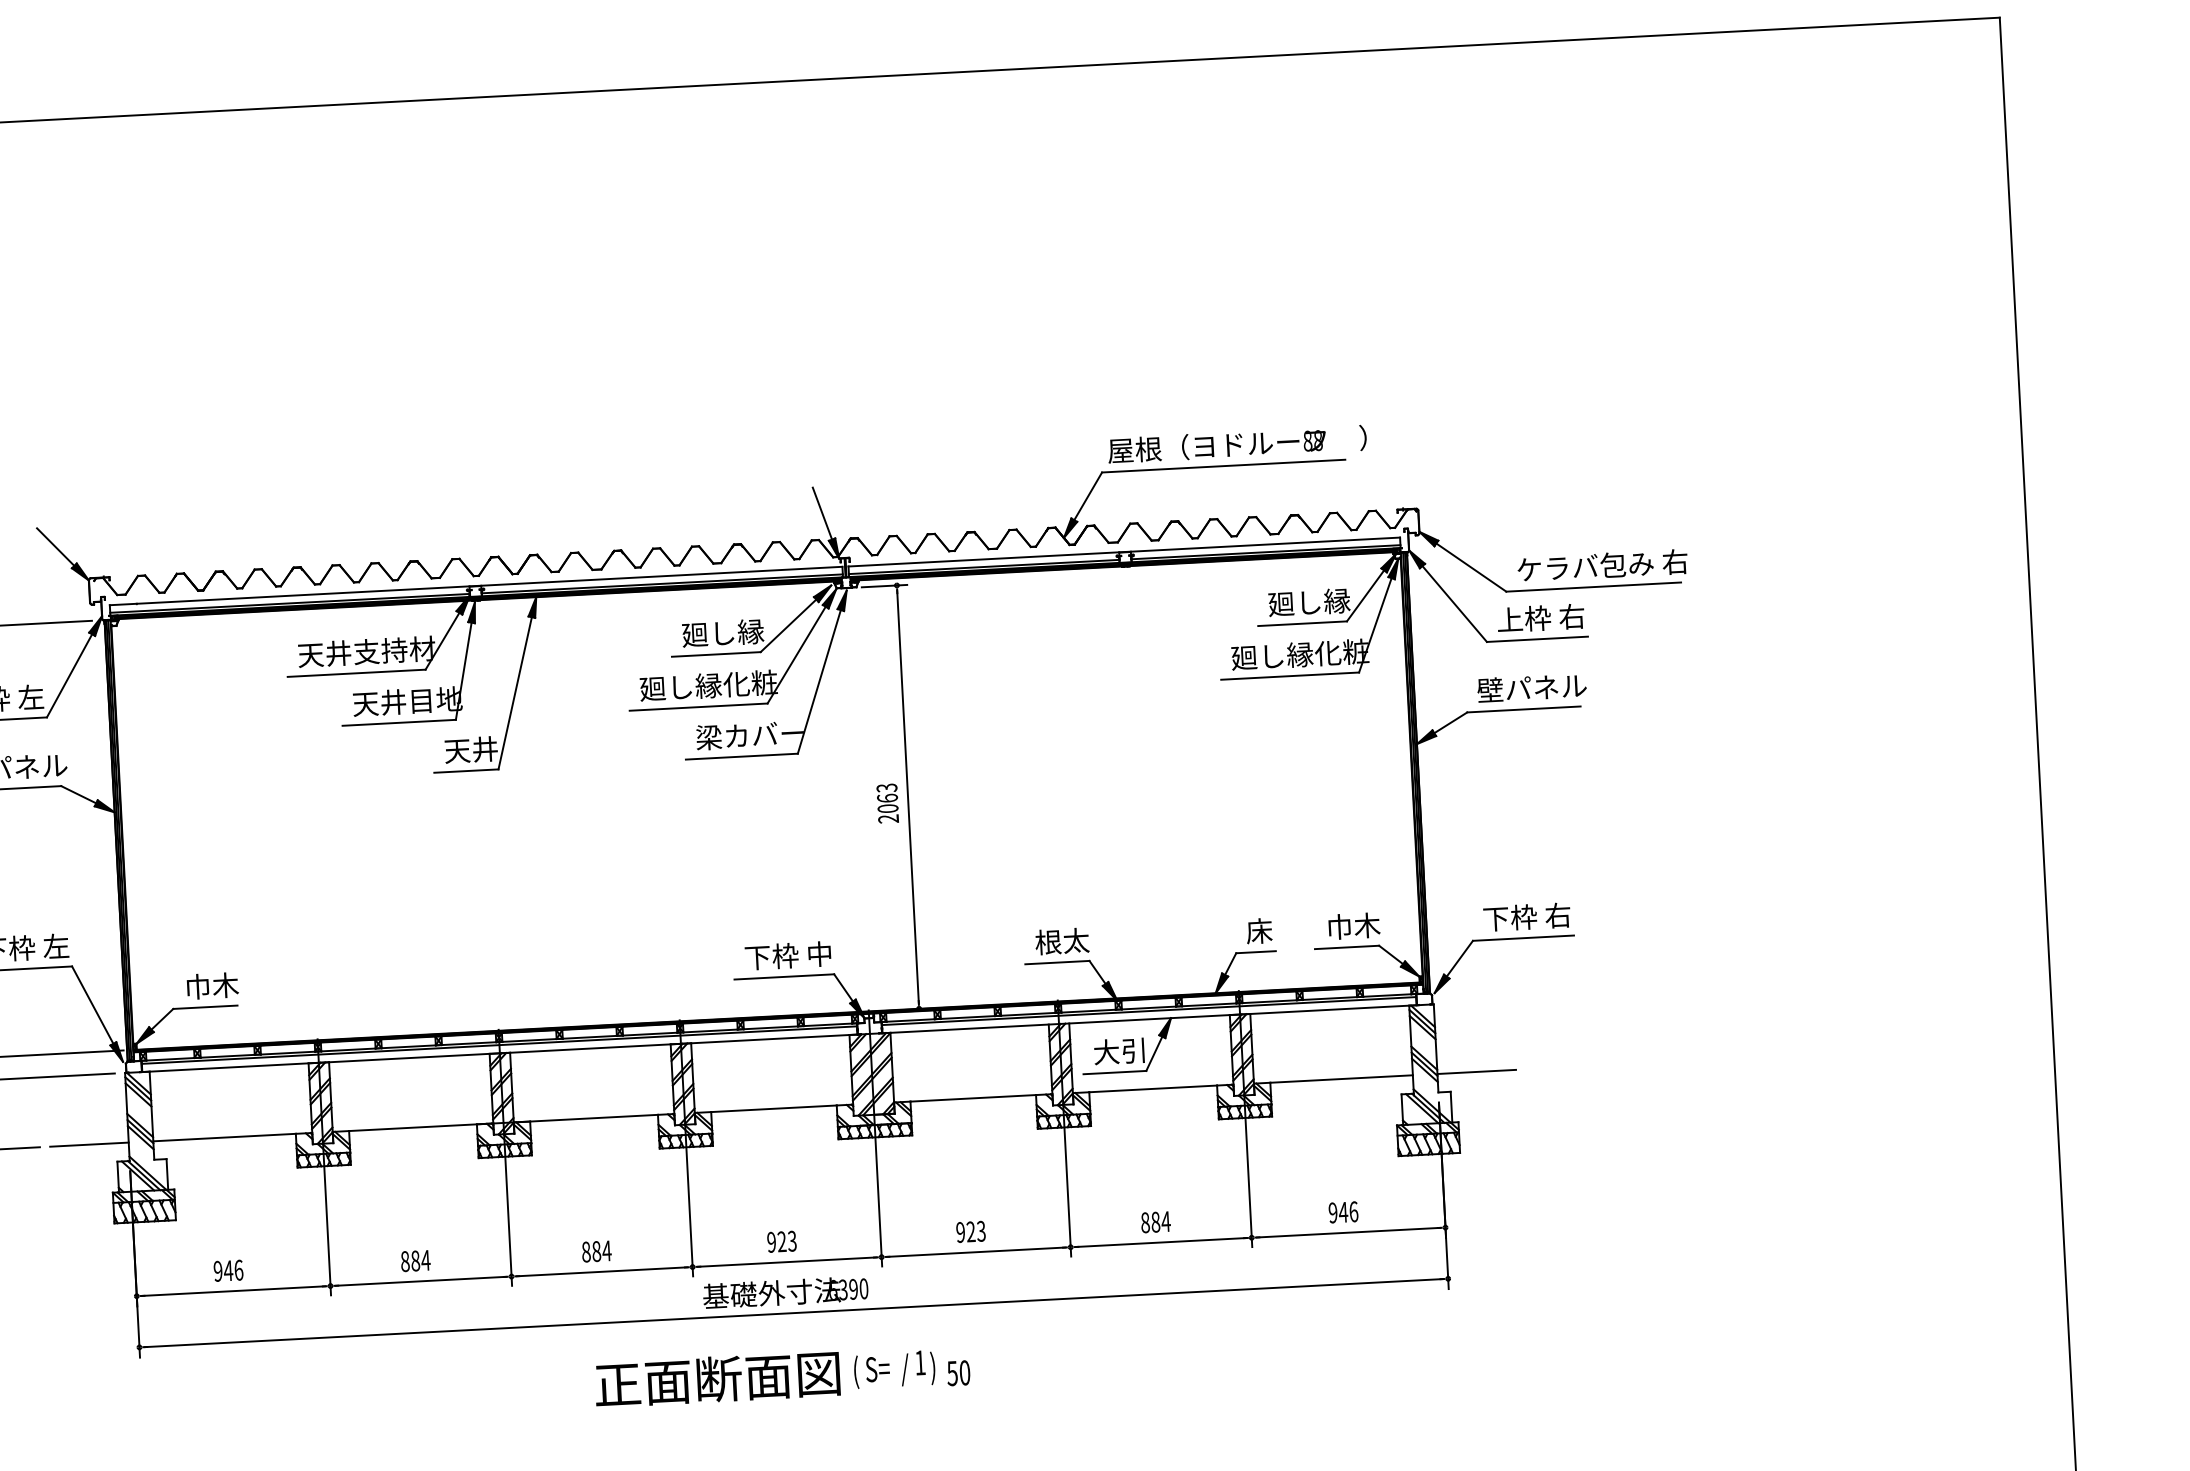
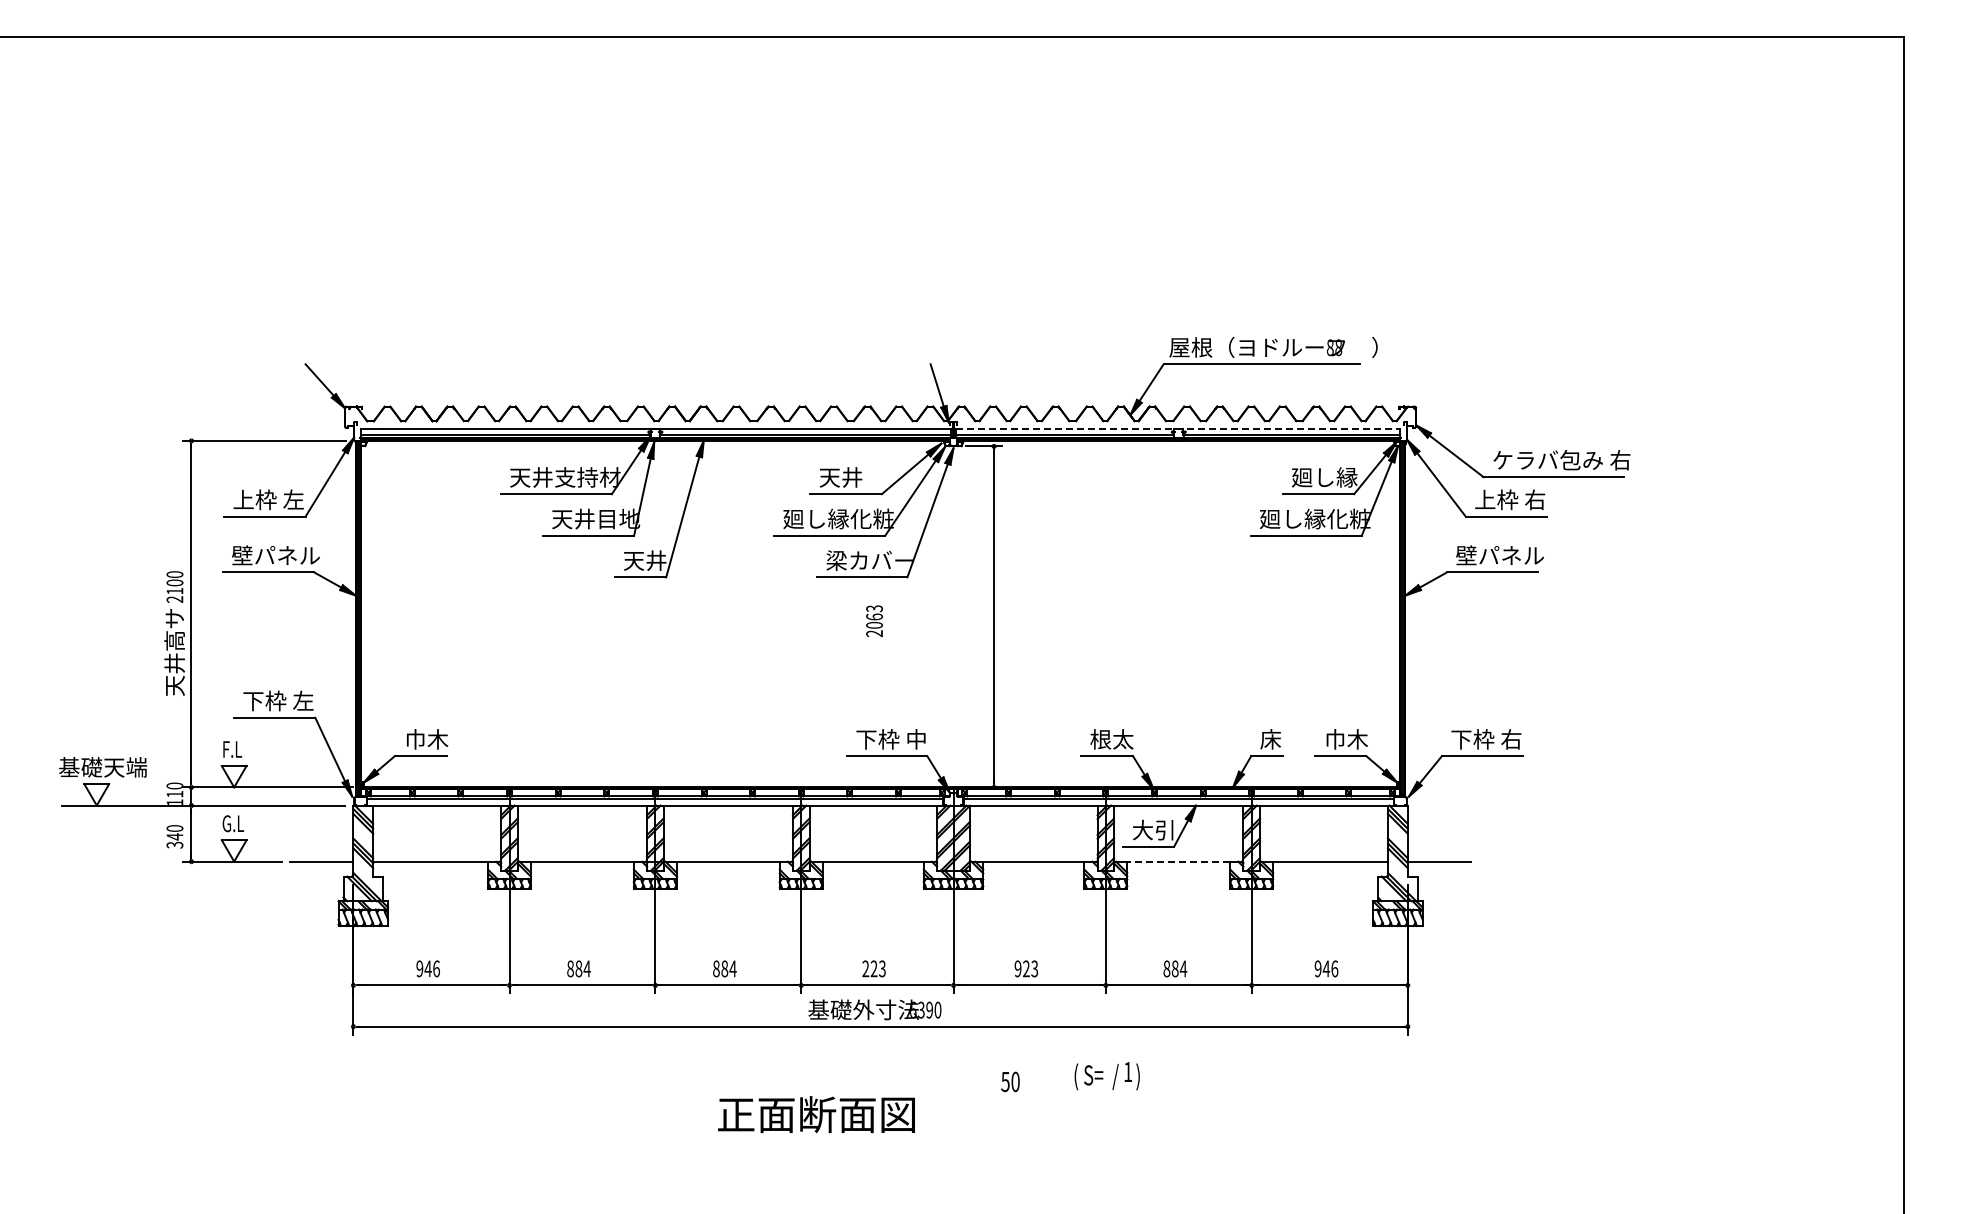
line: (1124, 552) -> (1178, 429), solid -> dashed
text: (723, 633) -> (852, 477), 廻し縁 -> 天井
text: (887, 803) -> (874, 621), moved
line: (1152, 1088) -> (1178, 861), solid -> dashed
text: (771, 1243) -> (865, 969), 923 -> 223
text: (893, 1369) -> (1106, 1076), moved
text: (717, 1379) -> (816, 1114), moved

